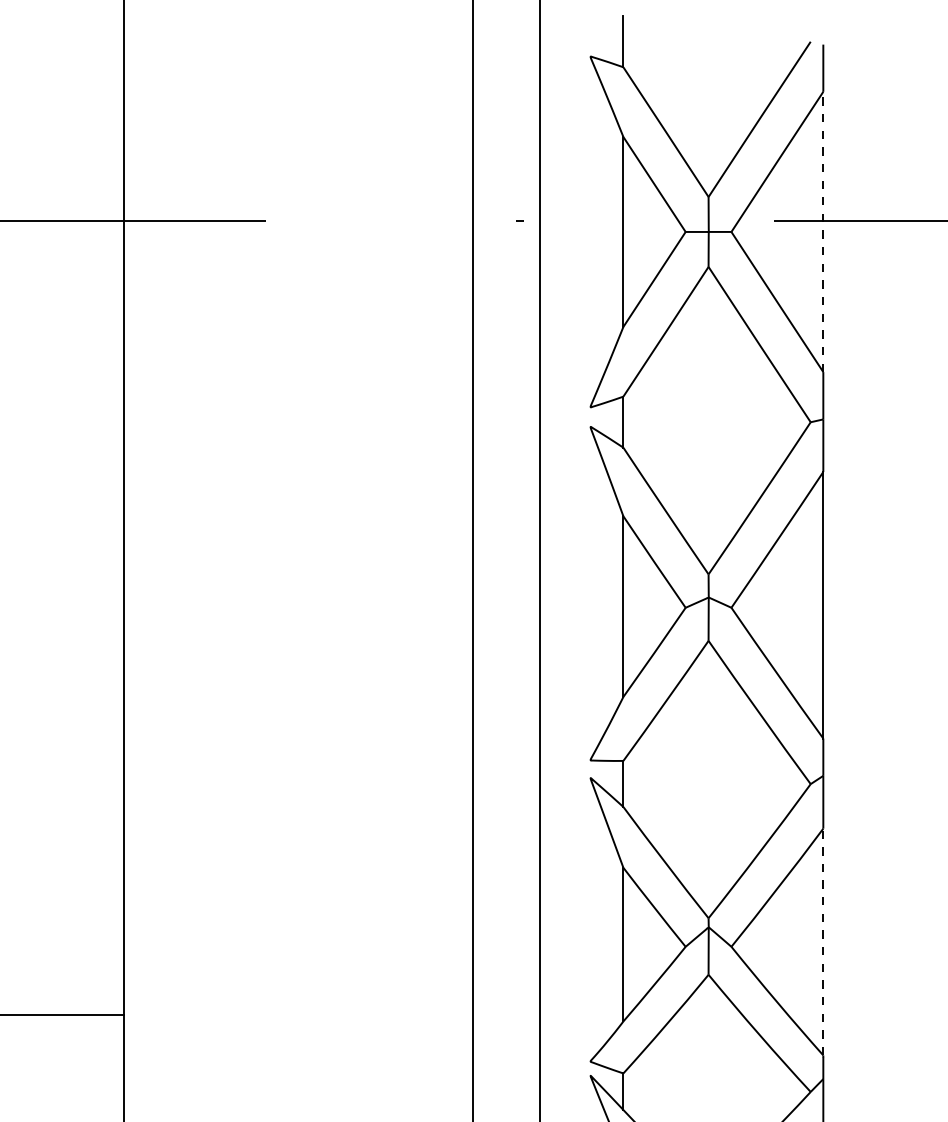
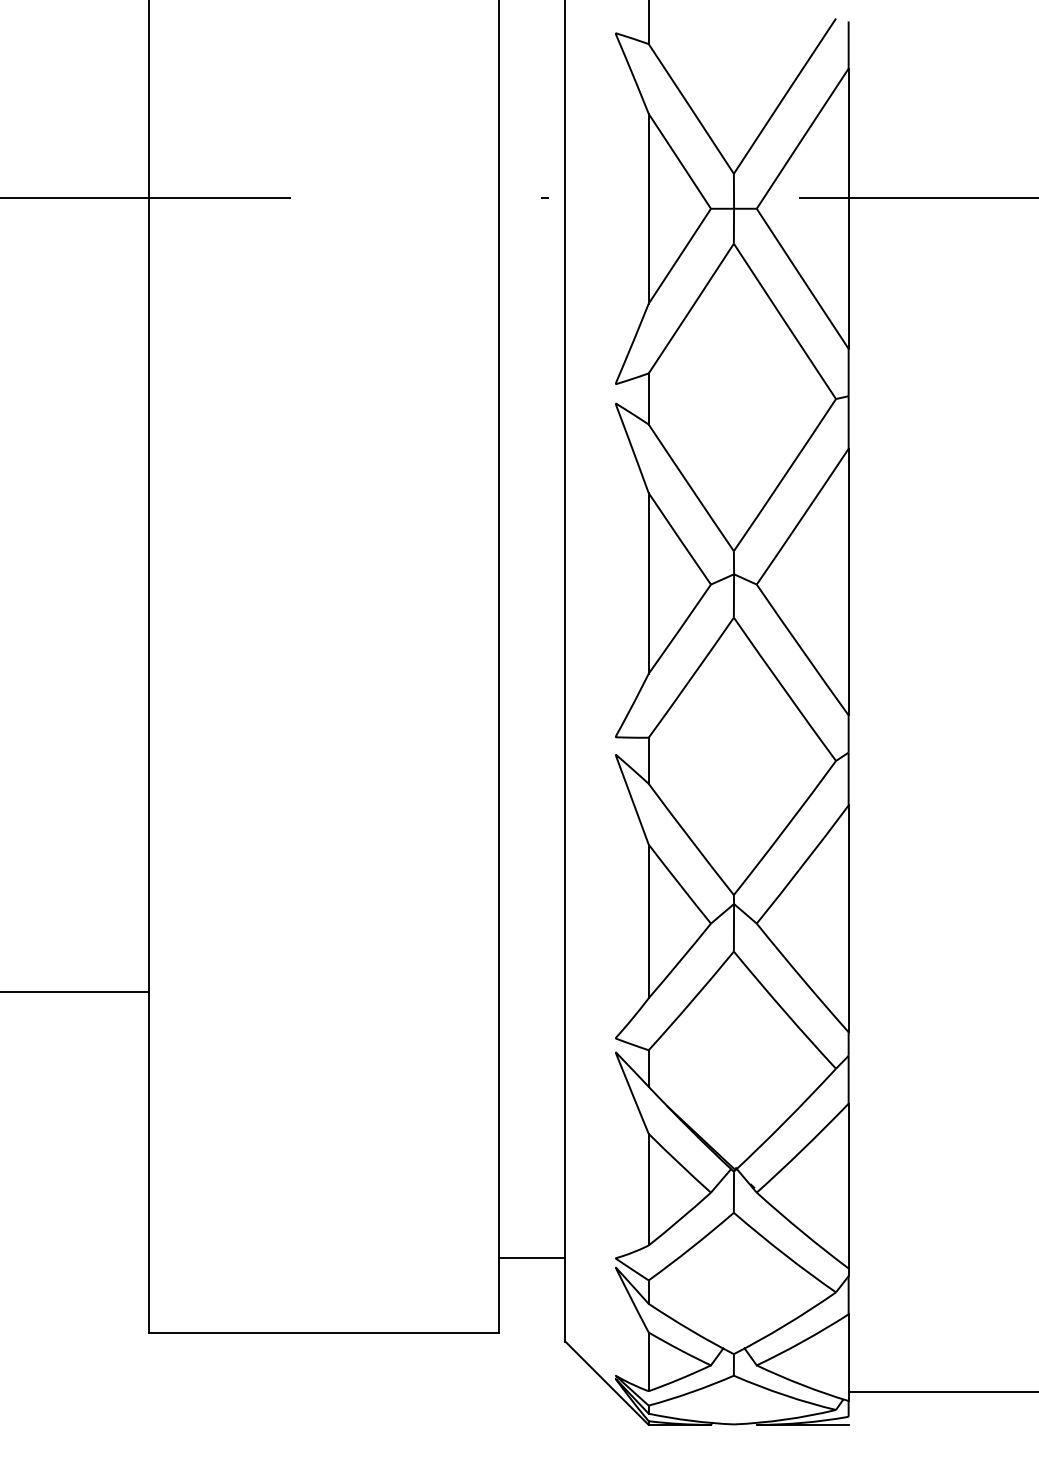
line: (823, 231) -> (848, 208), dashed -> solid
line: (823, 941) -> (848, 918), dashed -> solid

